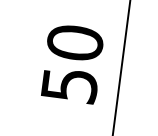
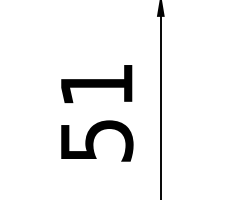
text: (75, 42) -> (96, 84), 50 -> 51

